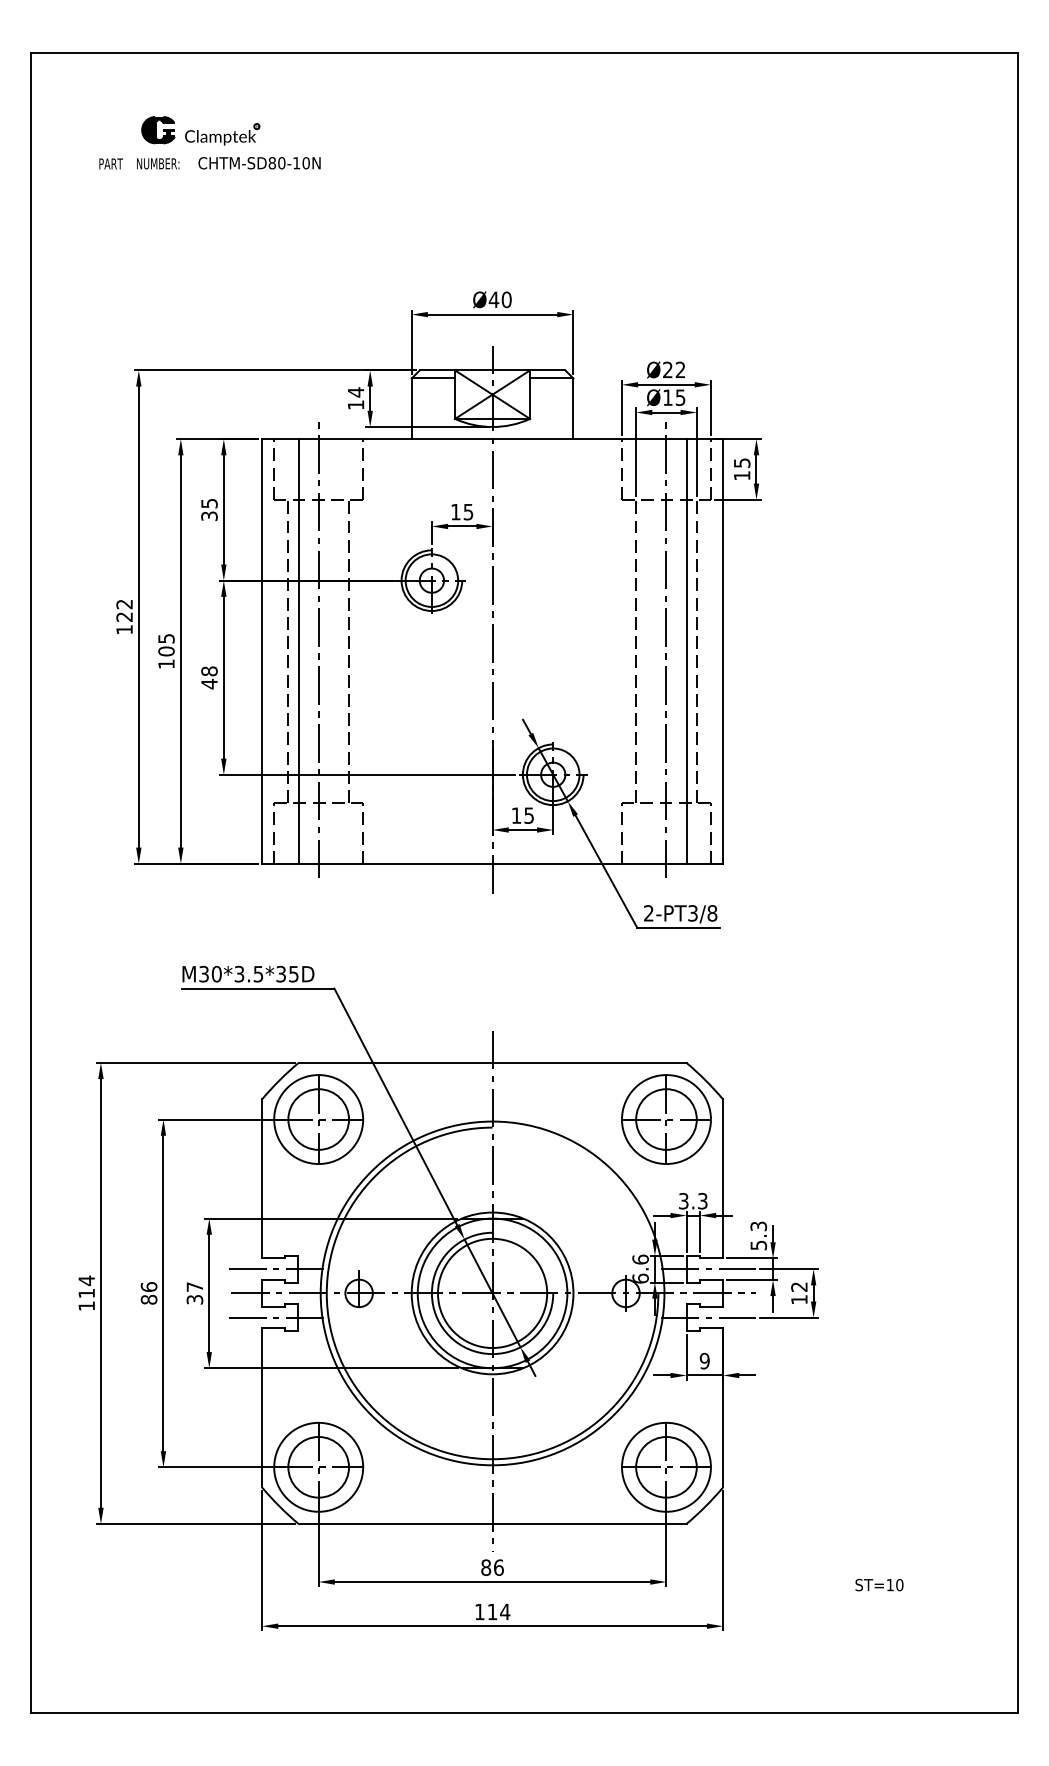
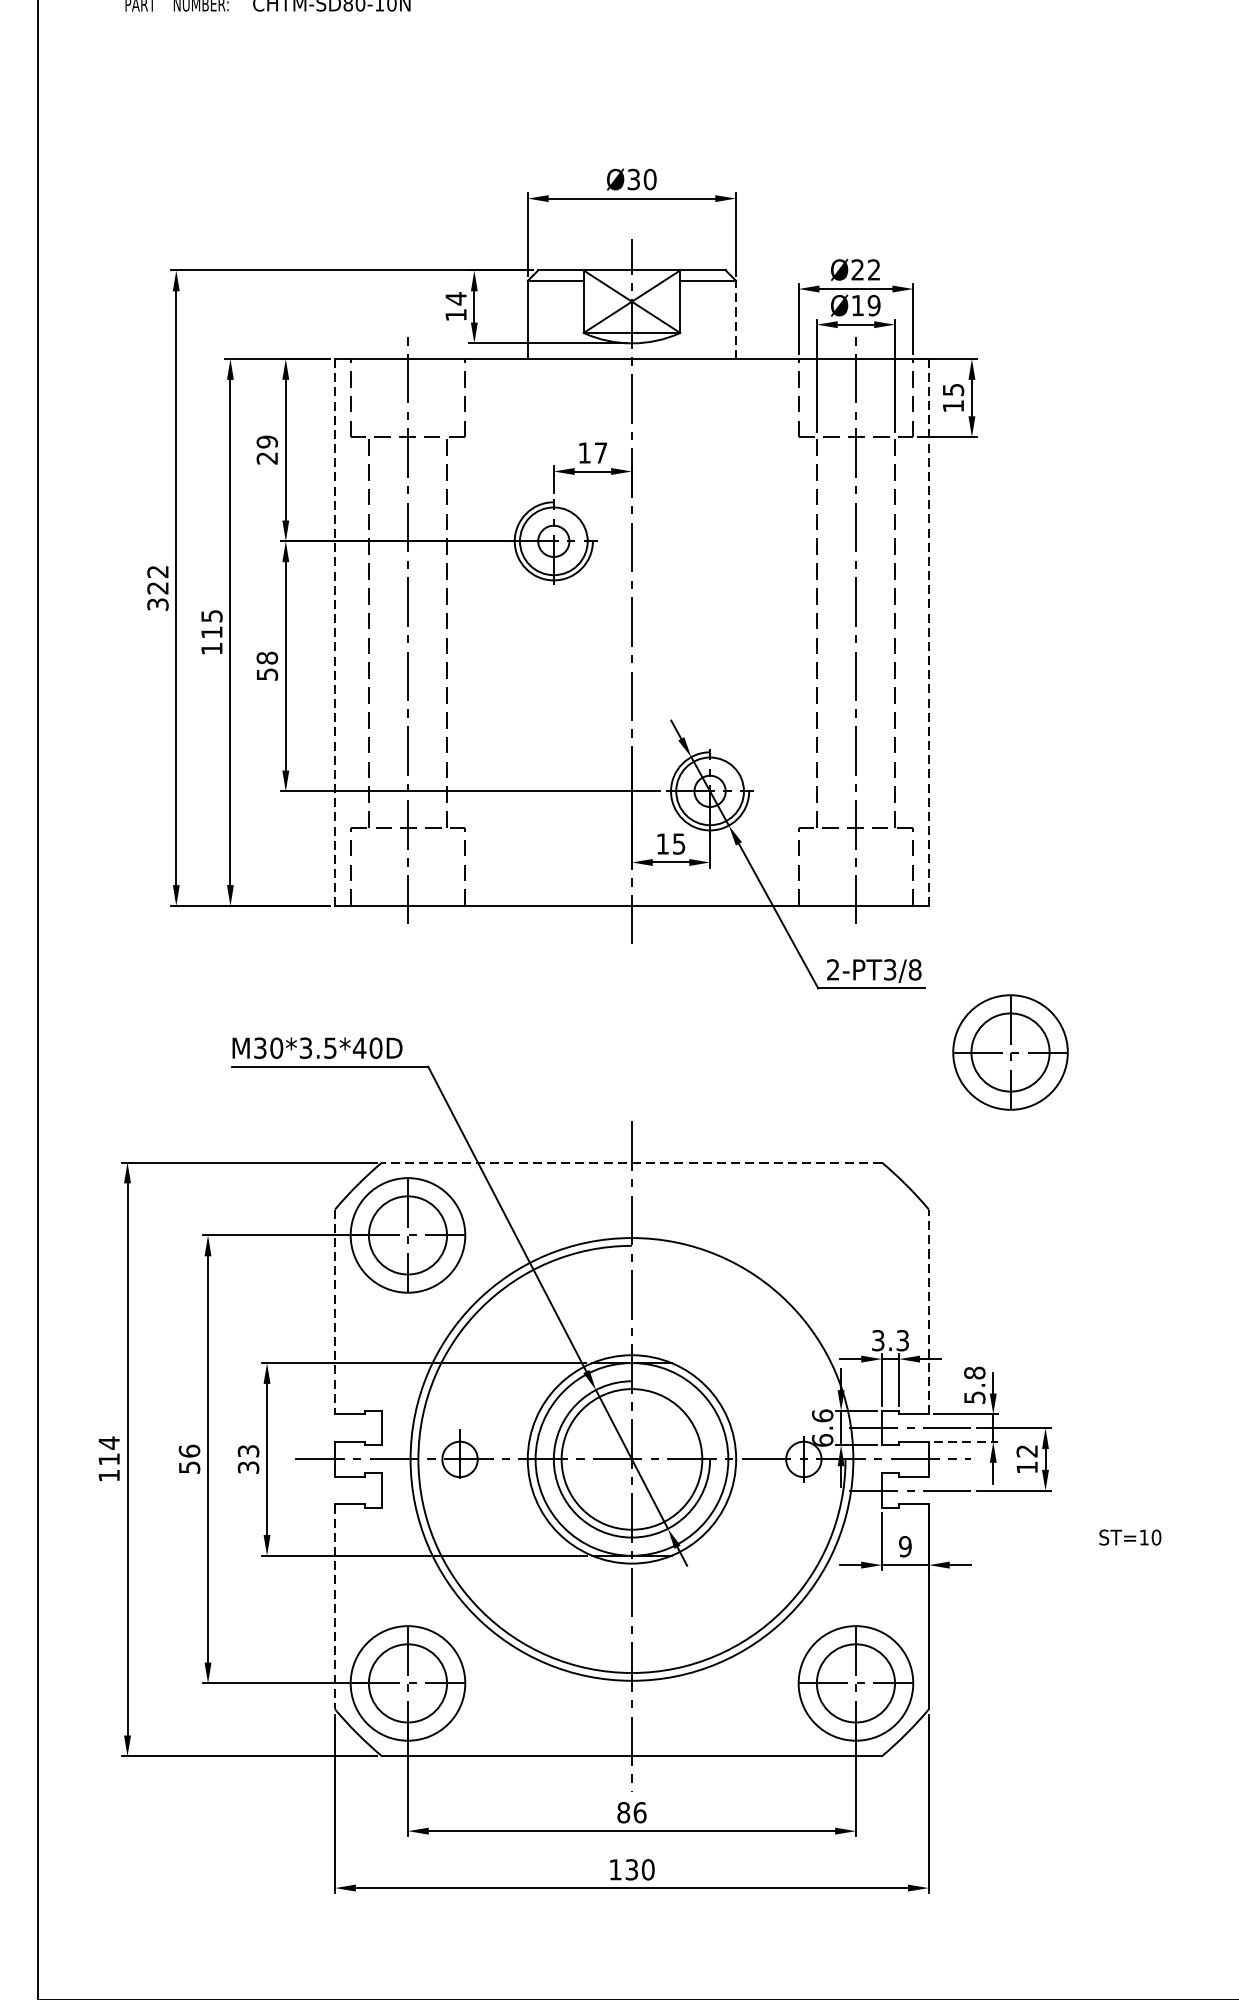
text: (493, 299) -> (633, 179), Ø40 -> Ø30
text: (680, 397) -> (874, 305), Ø15 -> Ø19
line: (573, 408) -> (736, 319), solid -> dashed
text: (209, 509) -> (267, 449), 35 -> 29
text: (468, 512) -> (600, 453), 15 -> 17
text: (124, 629) -> (157, 604), 122 -> 322
line: (723, 650) -> (929, 631), solid -> dashed
text: (166, 651) -> (211, 632), 105 -> 115
line: (262, 651) -> (335, 632), solid -> dashed
line: (298, 651) -> (381, 632), removed
line: (686, 651) -> (881, 632), removed
text: (209, 683) -> (267, 673), 48 -> 58
text: (286, 973) -> (366, 1047), M30*3.5*35D -> M30*3.5*40D
line: (492, 1062) -> (631, 1161), solid -> dashed
part: (666, 1119) -> (1010, 1052), moved
line: (262, 1178) -> (335, 1311), solid -> dashed
line: (723, 1178) -> (929, 1311), solid -> dashed
text: (758, 1226) -> (974, 1373), 5.3 -> 5.8
line: (276, 1269) -> (353, 1428), removed
line: (752, 1279) -> (966, 1441), solid -> dashed
text: (194, 1286) -> (248, 1450), 37 -> 33
text: (148, 1299) -> (188, 1467), 86 -> 56
line: (276, 1317) -> (353, 1490), removed
line: (262, 1407) -> (335, 1606), solid -> dashed
text: (879, 1584) -> (1130, 1536), moved
text: (498, 1611) -> (639, 1869), 114 -> 130

